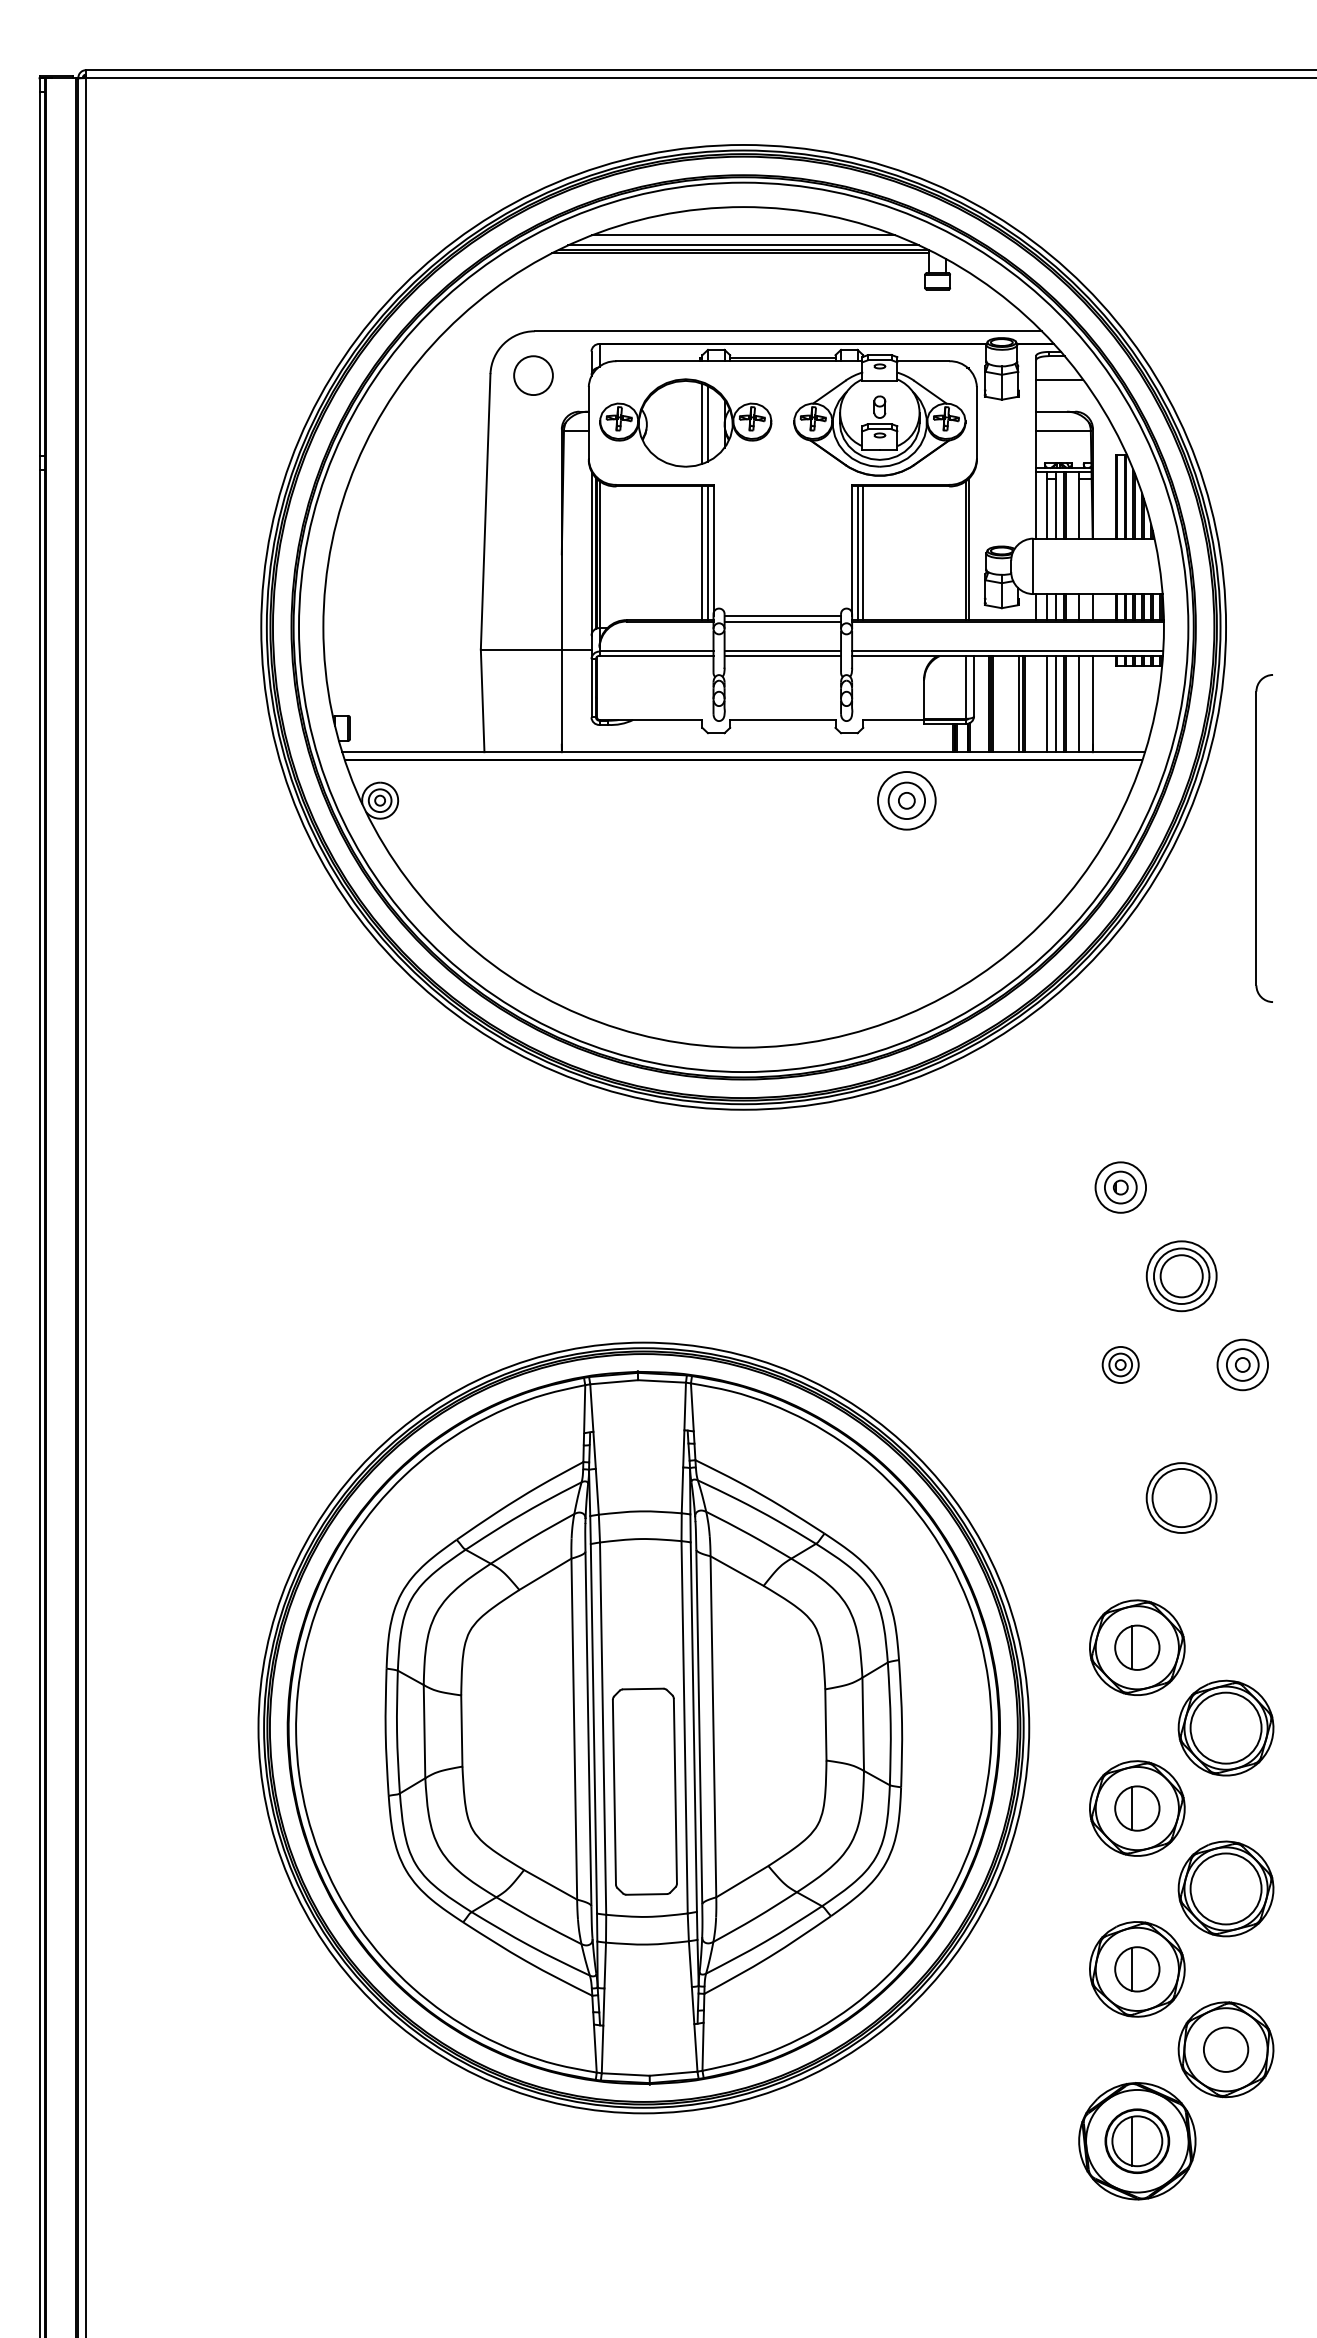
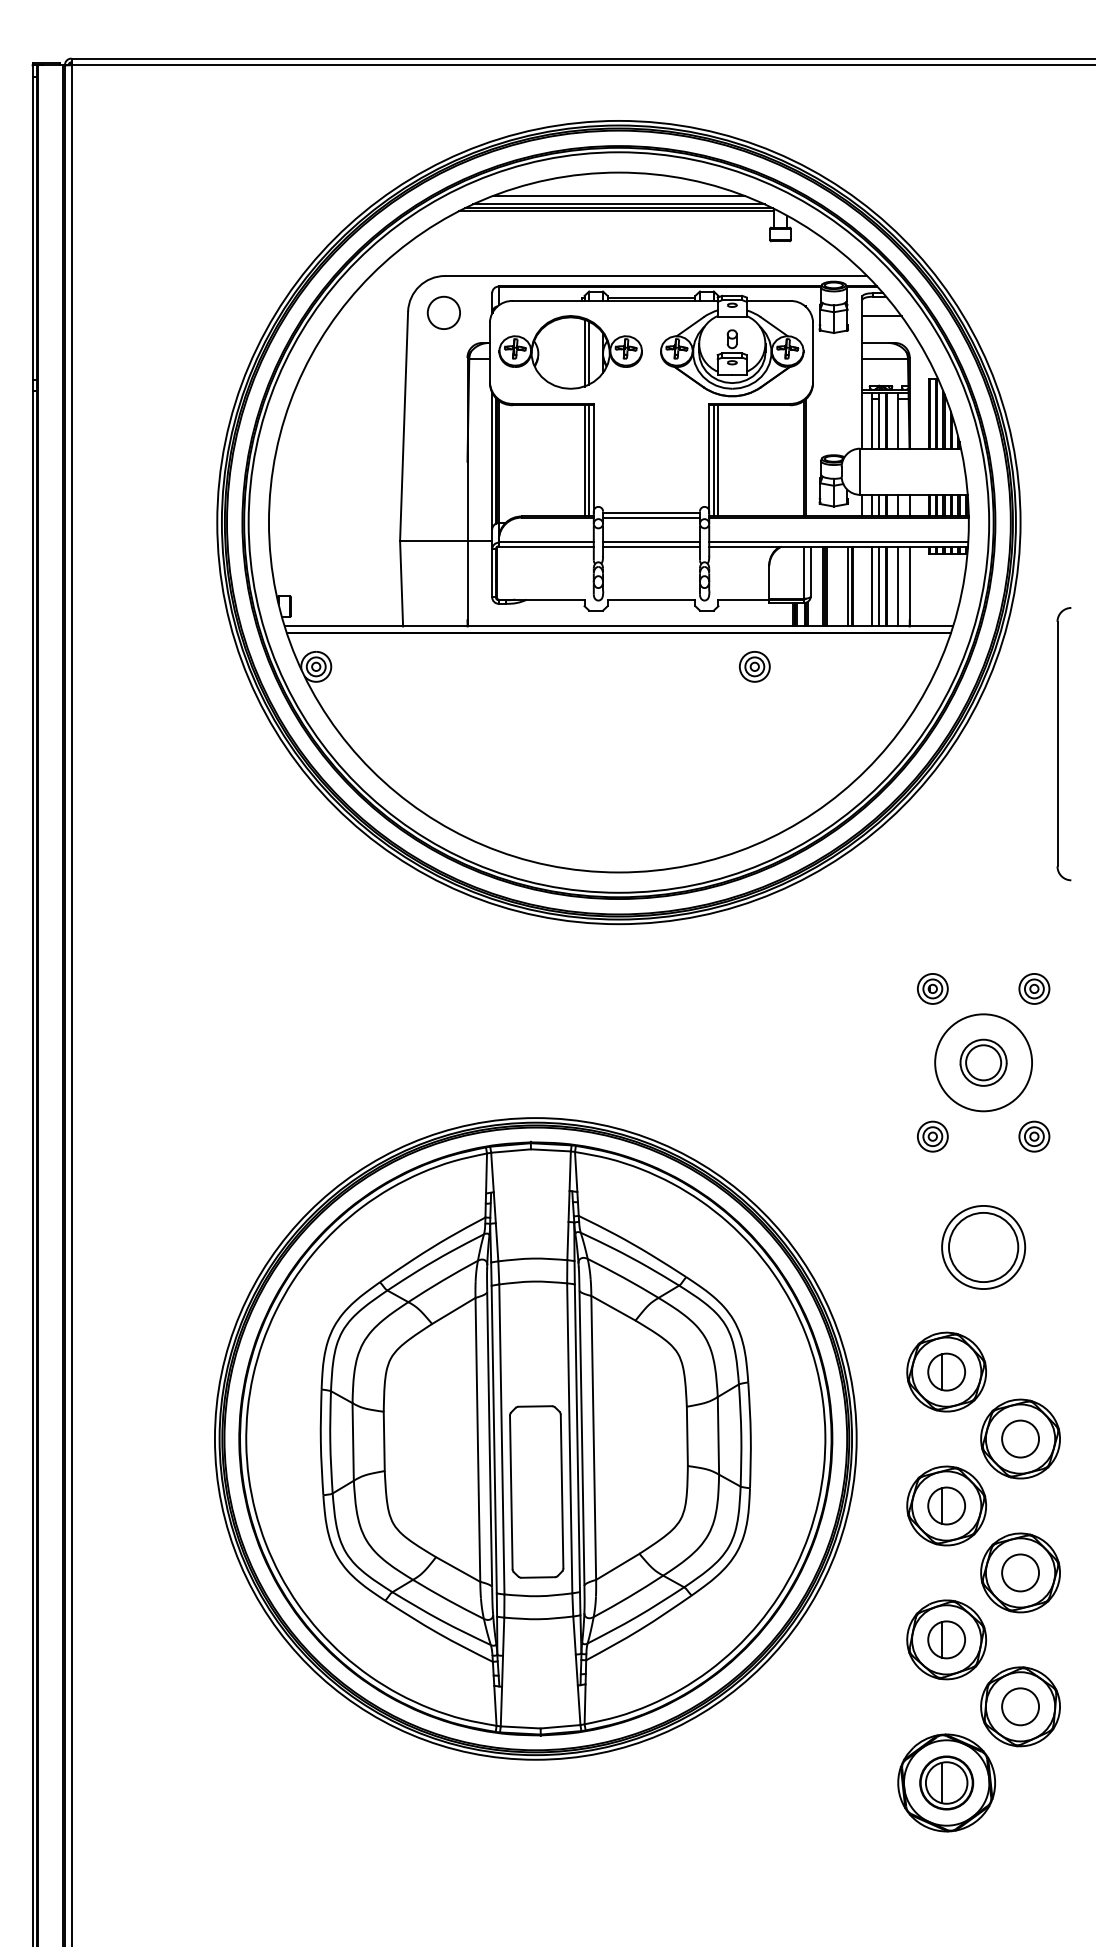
part: (906, 800) -> (754, 666), size x0.62
part: (1256, 838) -> (1057, 744), moved
part: (1120, 1187) -> (932, 988), size x0.71
part: (1242, 1187) -> (1034, 988), added
circle: (1181, 1276) -> (983, 1063), size x1.67
part: (1242, 1364) -> (1034, 1136), size x0.71
part: (1181, 1497) -> (983, 1247), size x1.43
circle: (1225, 1728) -> (1020, 1439), size x0.62
circle: (1225, 1888) -> (1020, 1572), size x0.62

